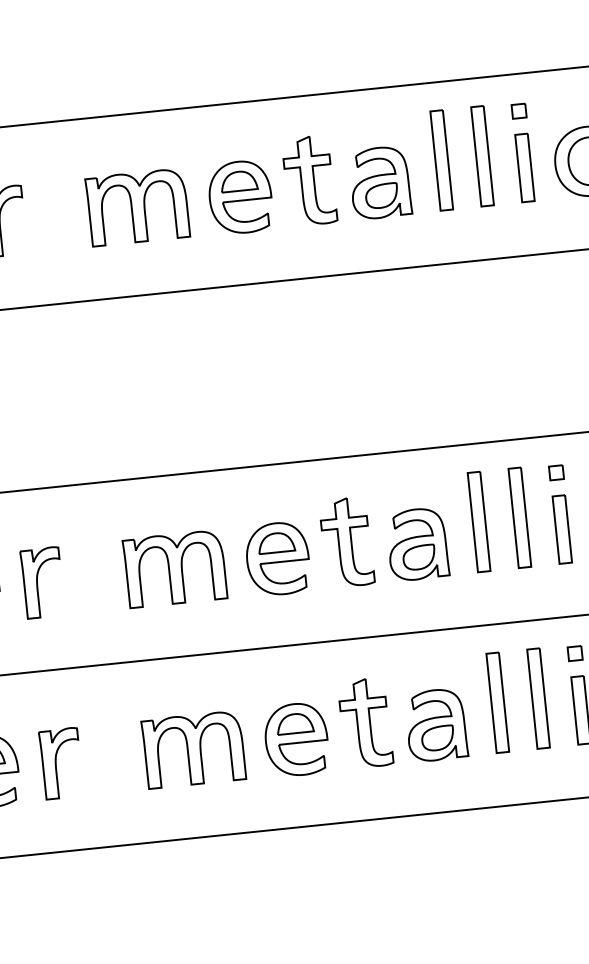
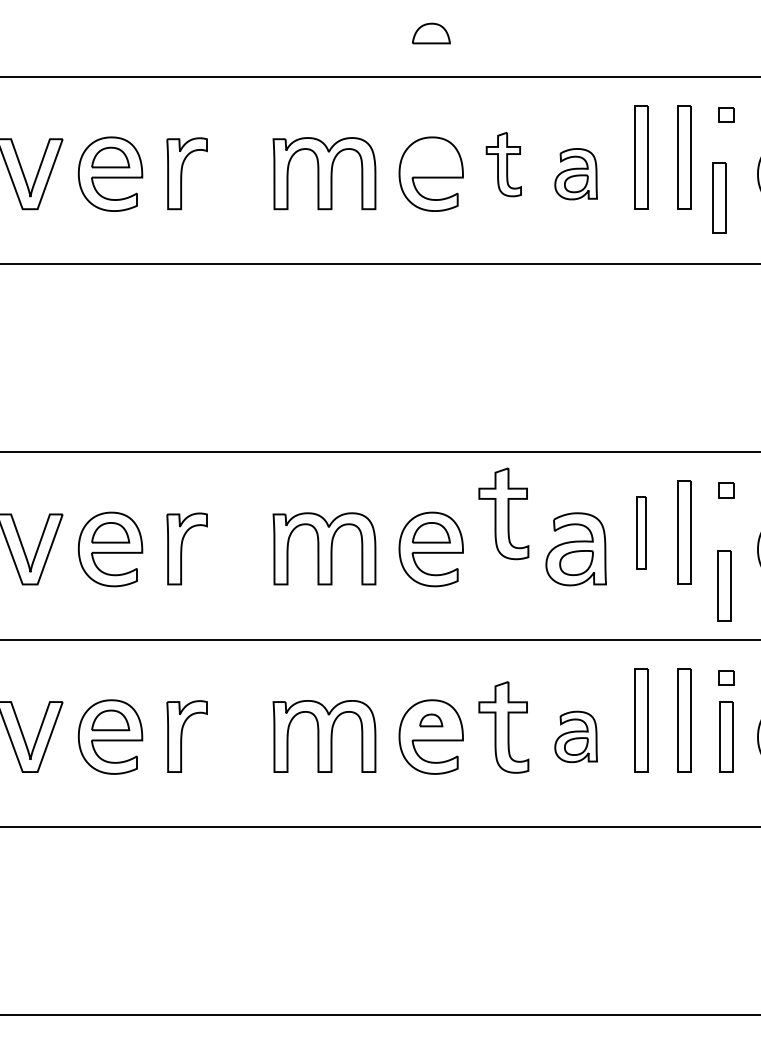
part: (524, 167) -> (719, 197), moved
part: (309, 180) -> (503, 164), size x0.7
part: (239, 181) -> (431, 33), moved
part: (379, 183) -> (575, 174), size x0.7
part: (478, 521) -> (641, 532), size x0.7
part: (562, 528) -> (724, 585), moved
part: (346, 542) -> (503, 513), moved
part: (294, 723) -> (430, 720), size x0.6
part: (435, 724) -> (575, 736), size x0.7

